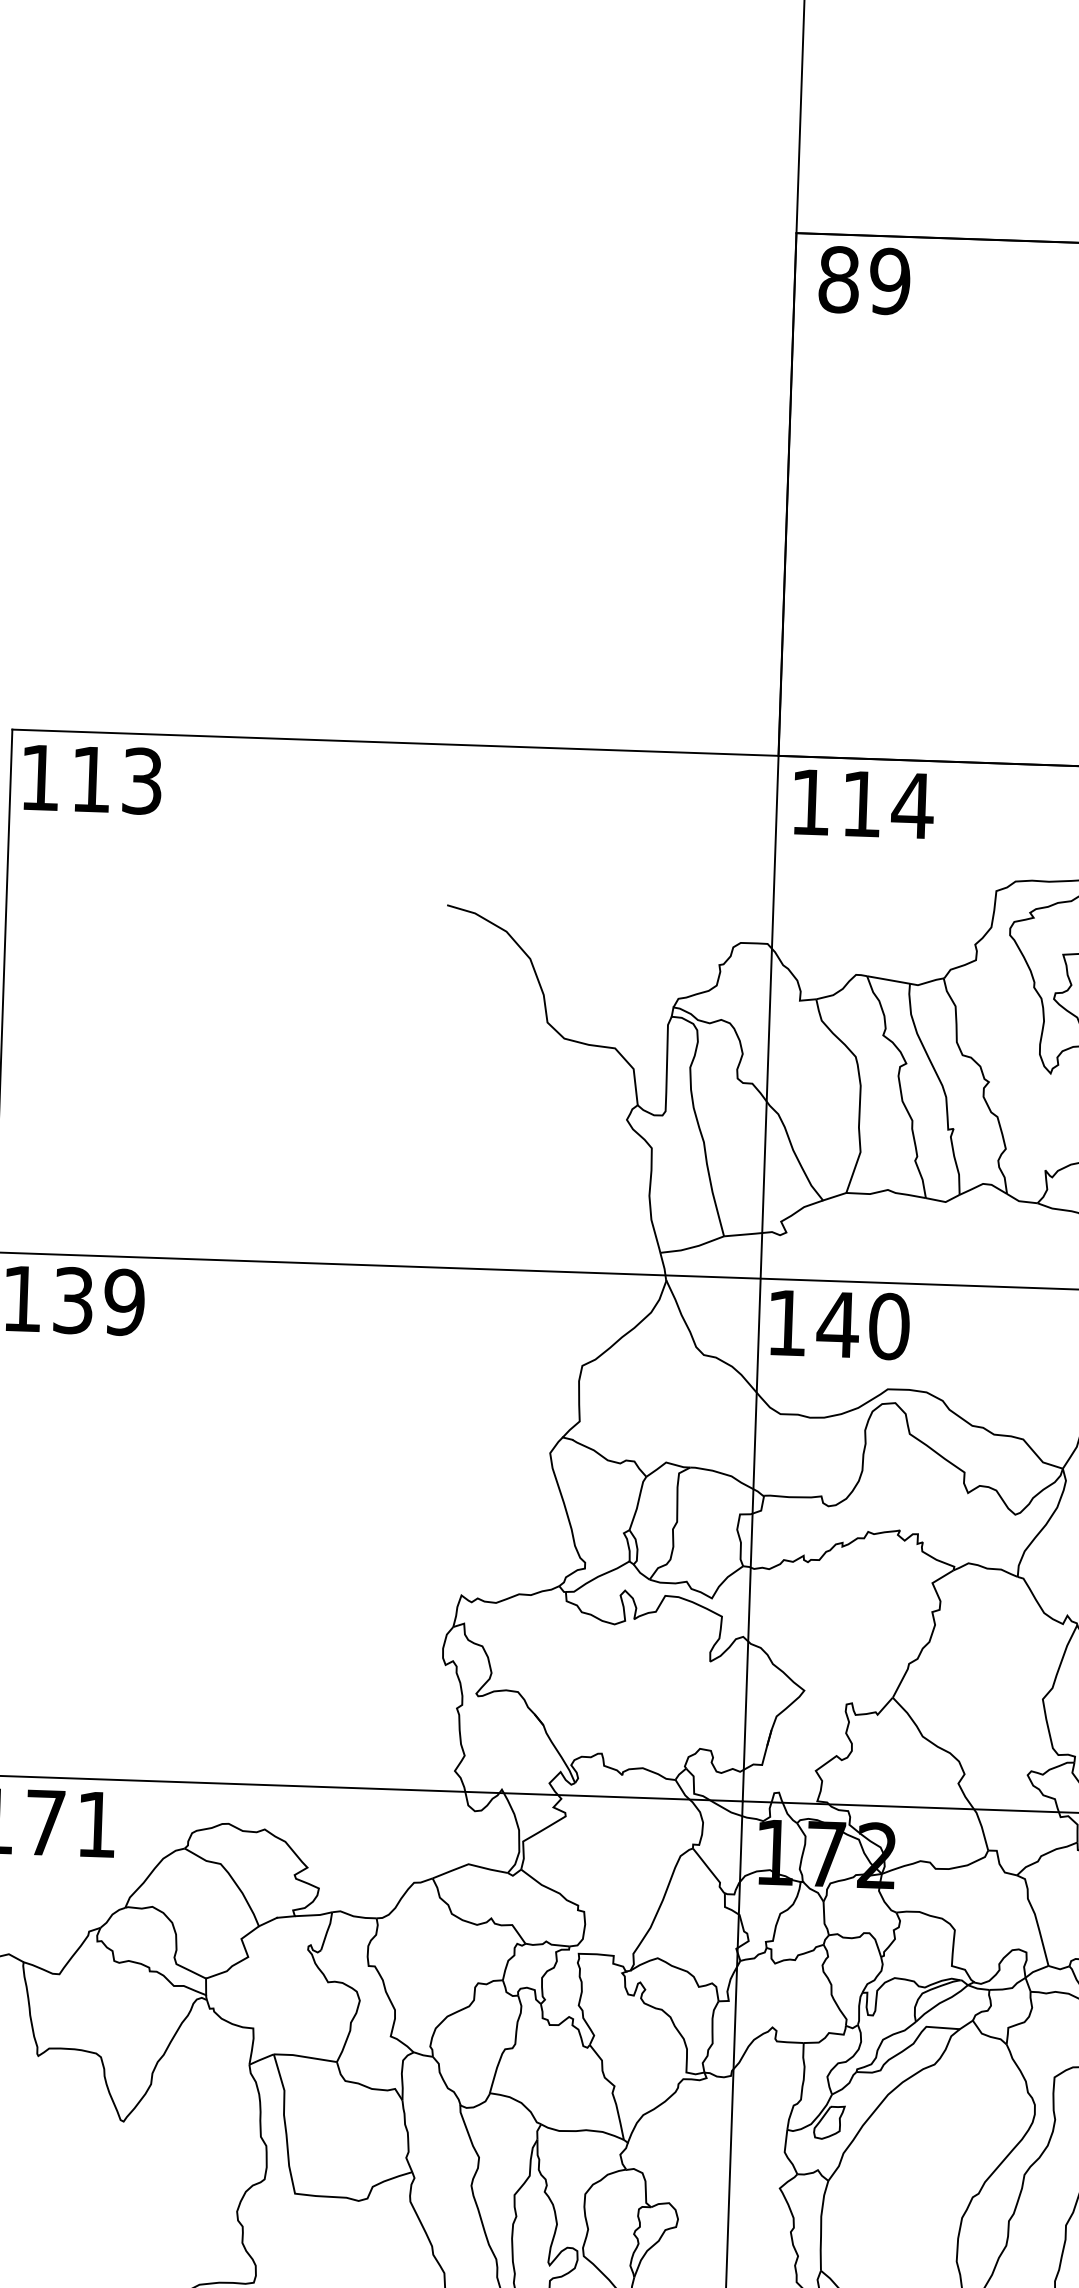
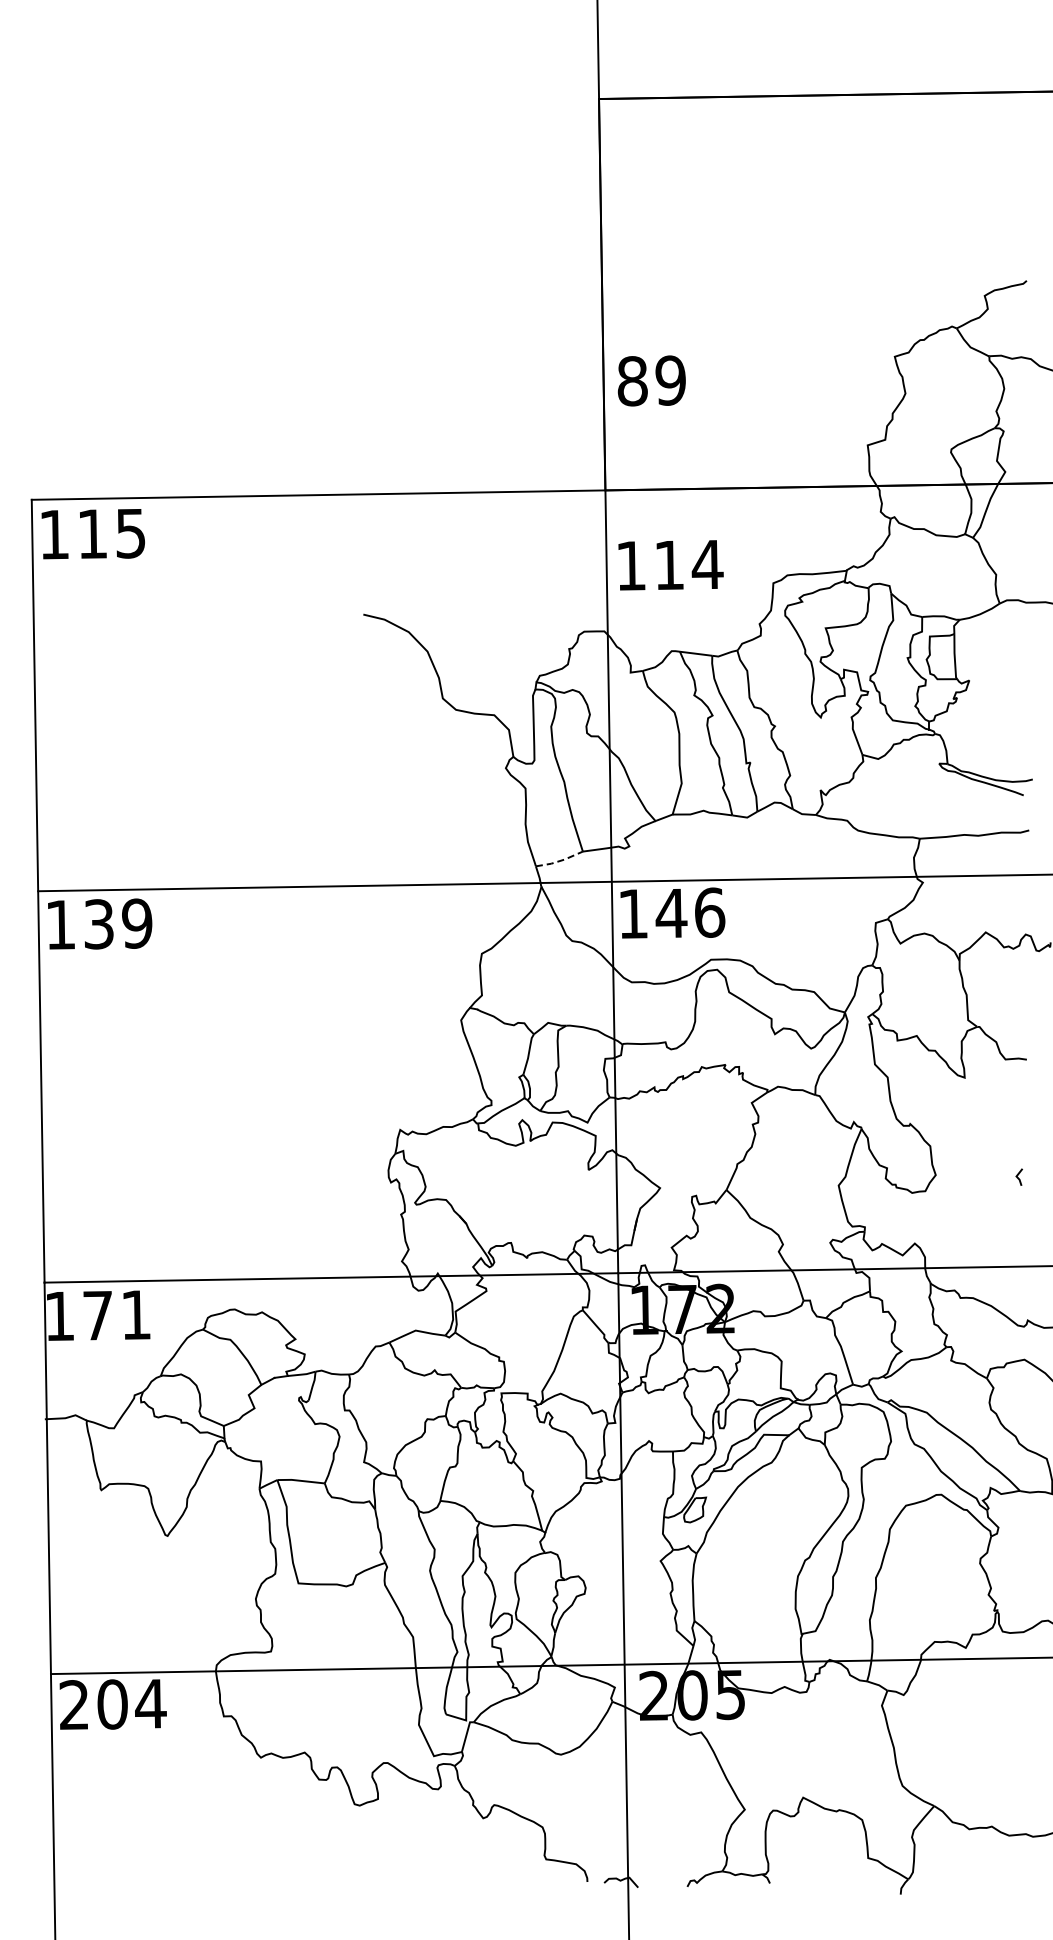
text: (864, 280) -> (651, 380), moved
text: (143, 781) -> (131, 533), 113 -> 115
text: (863, 804) -> (670, 565), moved
line: (692, 1247) -> (559, 861), solid -> dashed
text: (888, 1326) -> (709, 912), 140 -> 146

